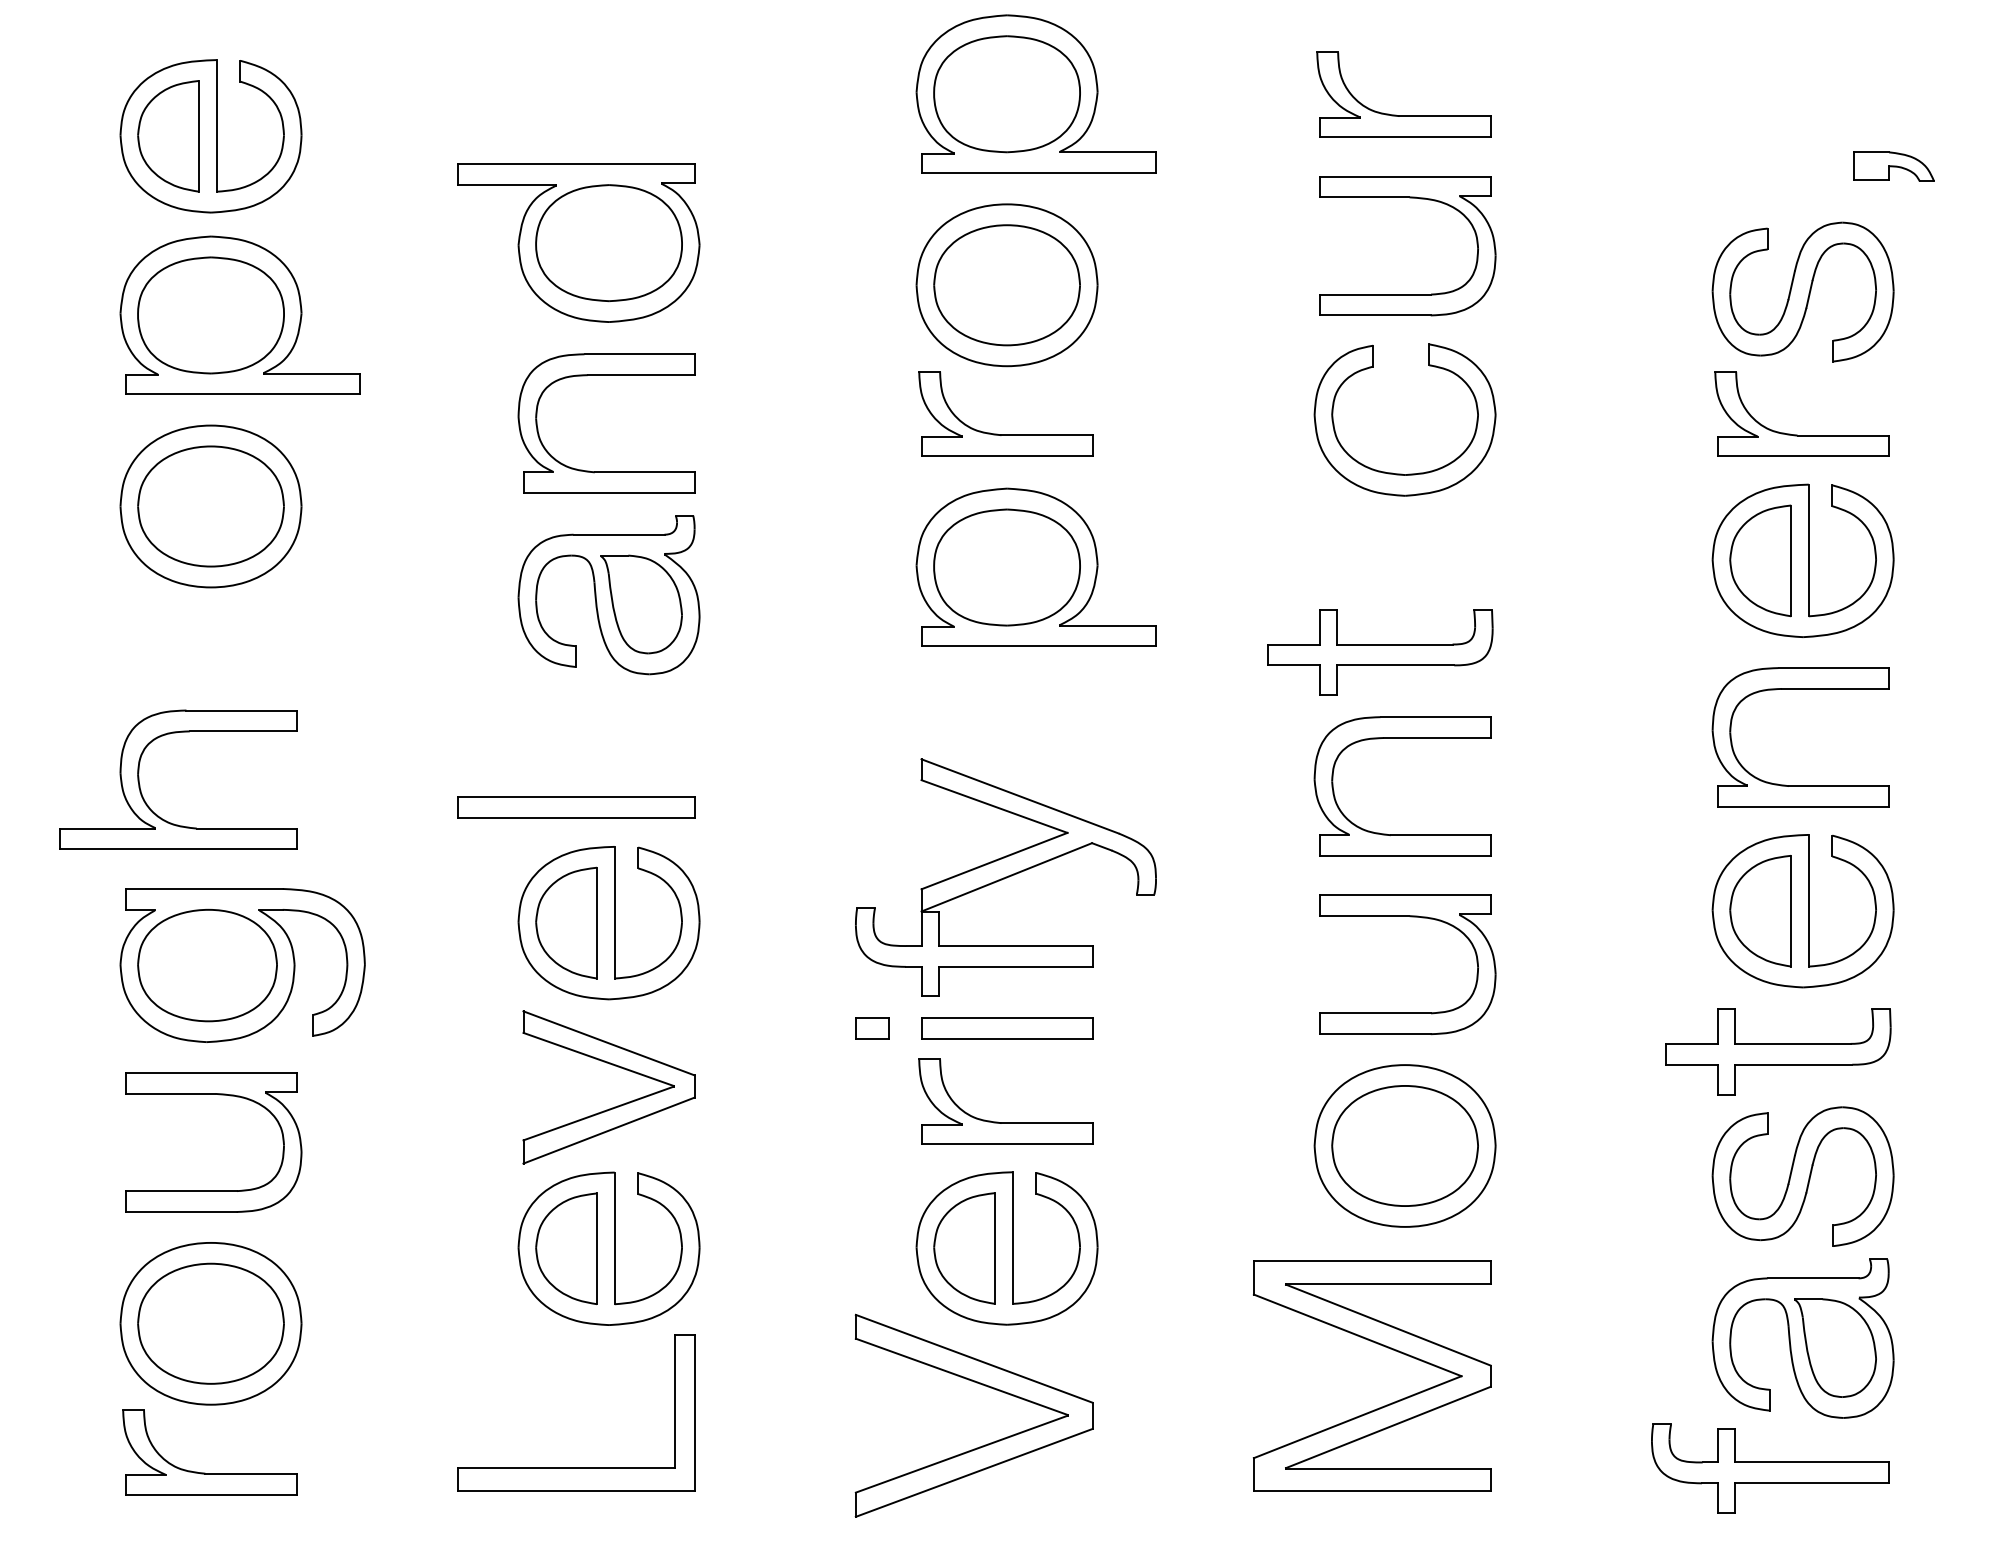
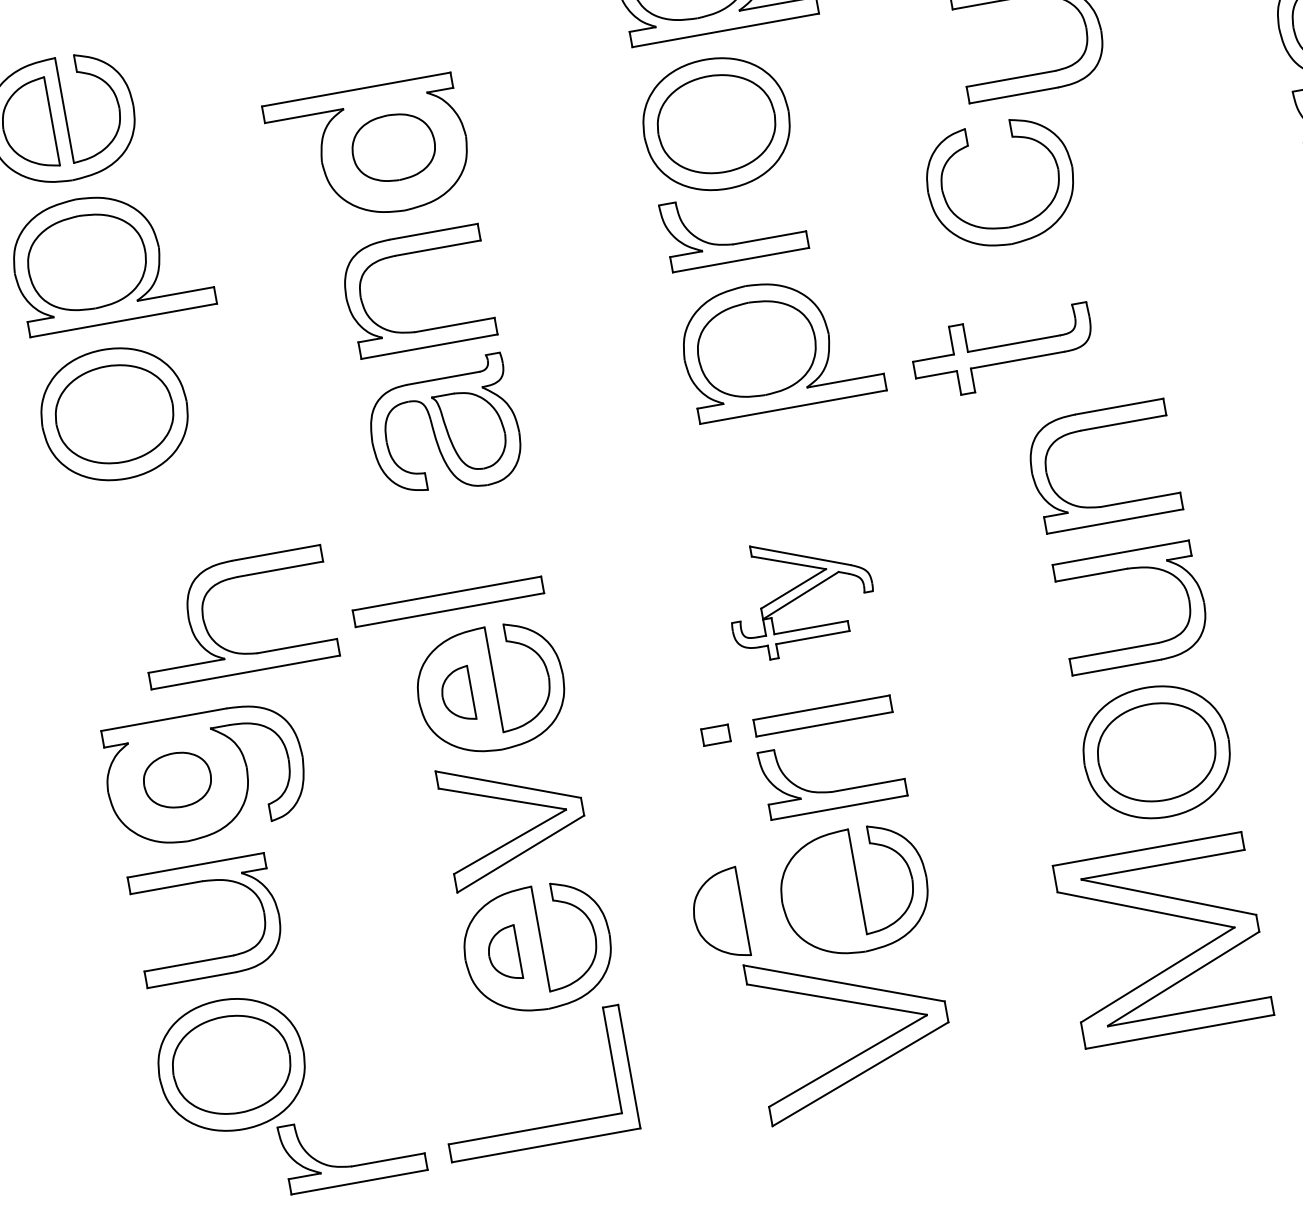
part: (608, 243) -> (393, 148), size x0.7
part: (1402, 473) -> (1006, 226), moved
part: (1380, 652) -> (1003, 352), moved
part: (140, 784) -> (206, 626), moved
part: (1005, 877) -> (800, 595), size x0.6
part: (566, 922) -> (457, 694), size x0.6
part: (207, 965) -> (177, 780), size x0.6
part: (566, 1248) -> (503, 954), size x0.6
part: (964, 1248) -> (718, 915), moved
part: (205, 1472) -> (352, 1165), moved

